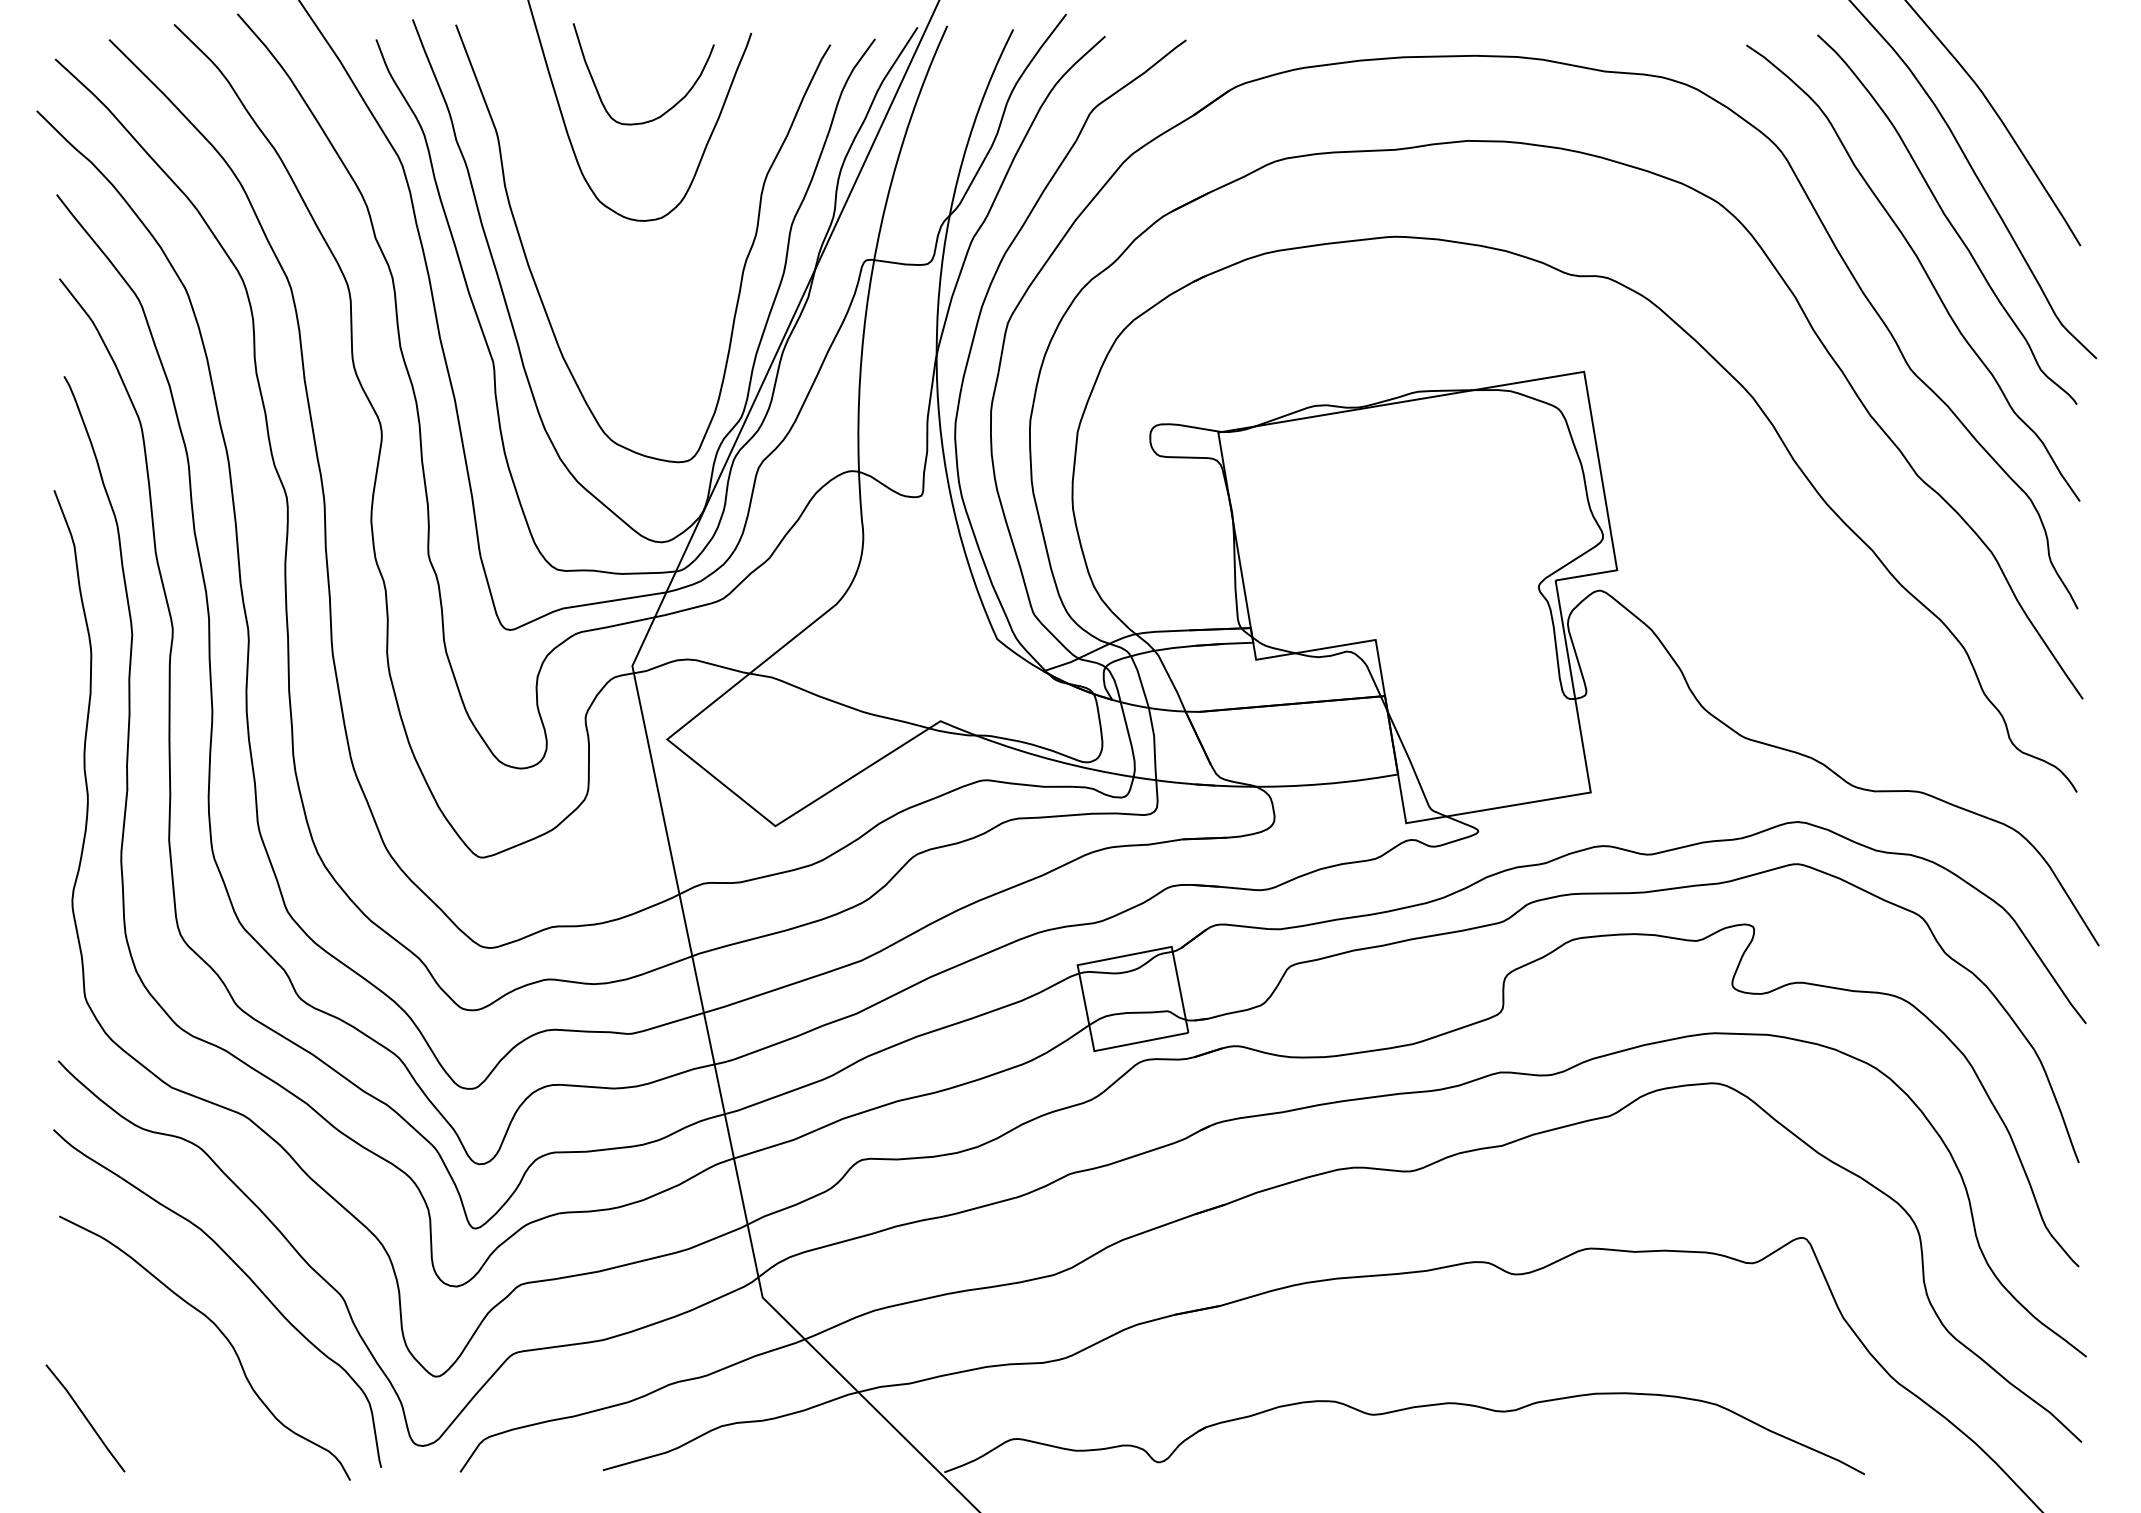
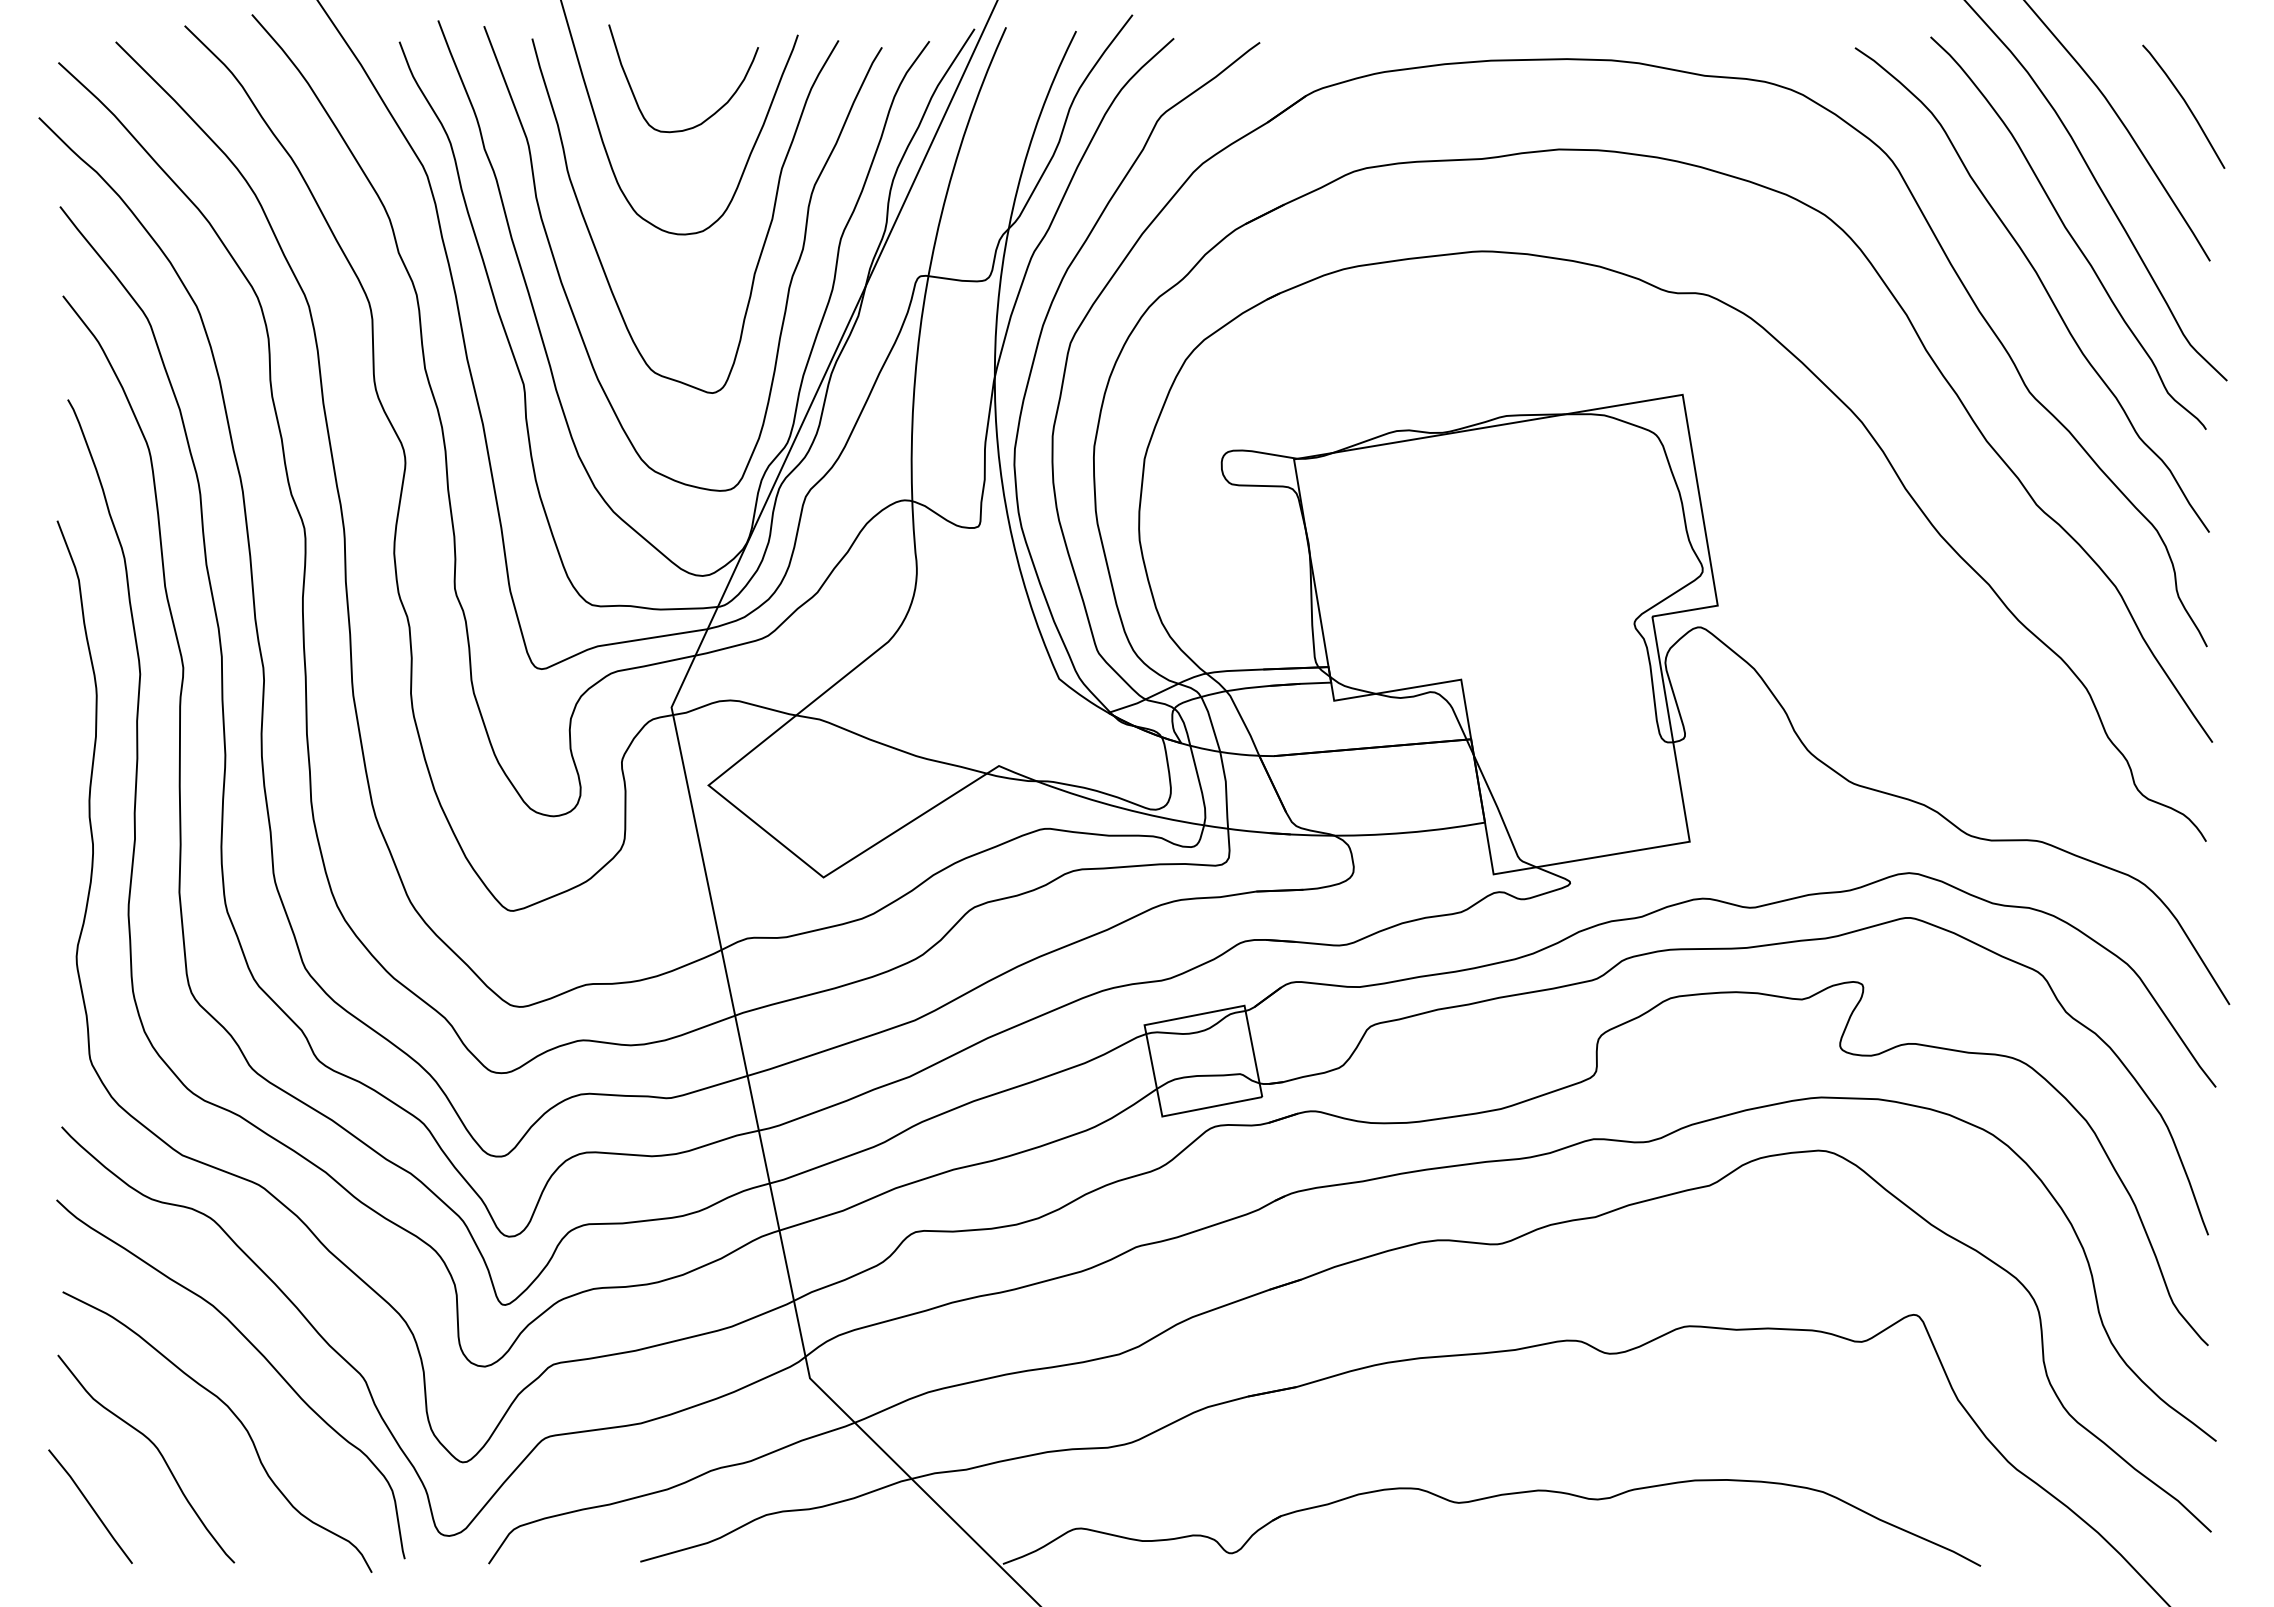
curve: (2057, 98) -> (2185, 104), added
curve: (718, 228) -> (763, 242), added
curve: (149, 1367) -> (158, 1452), added

